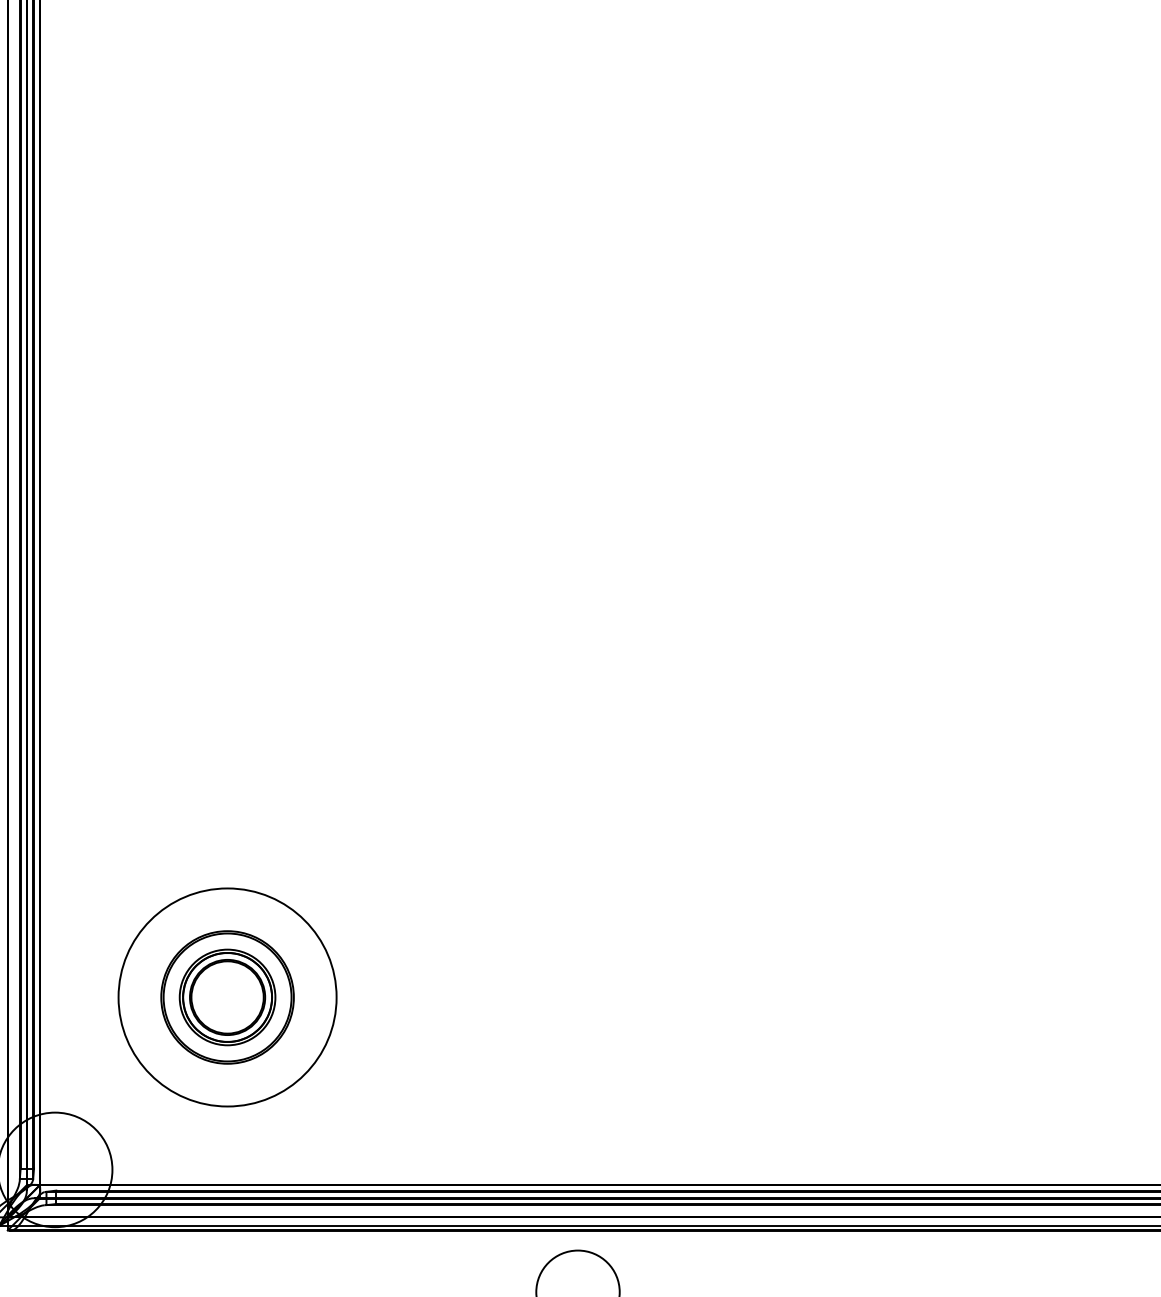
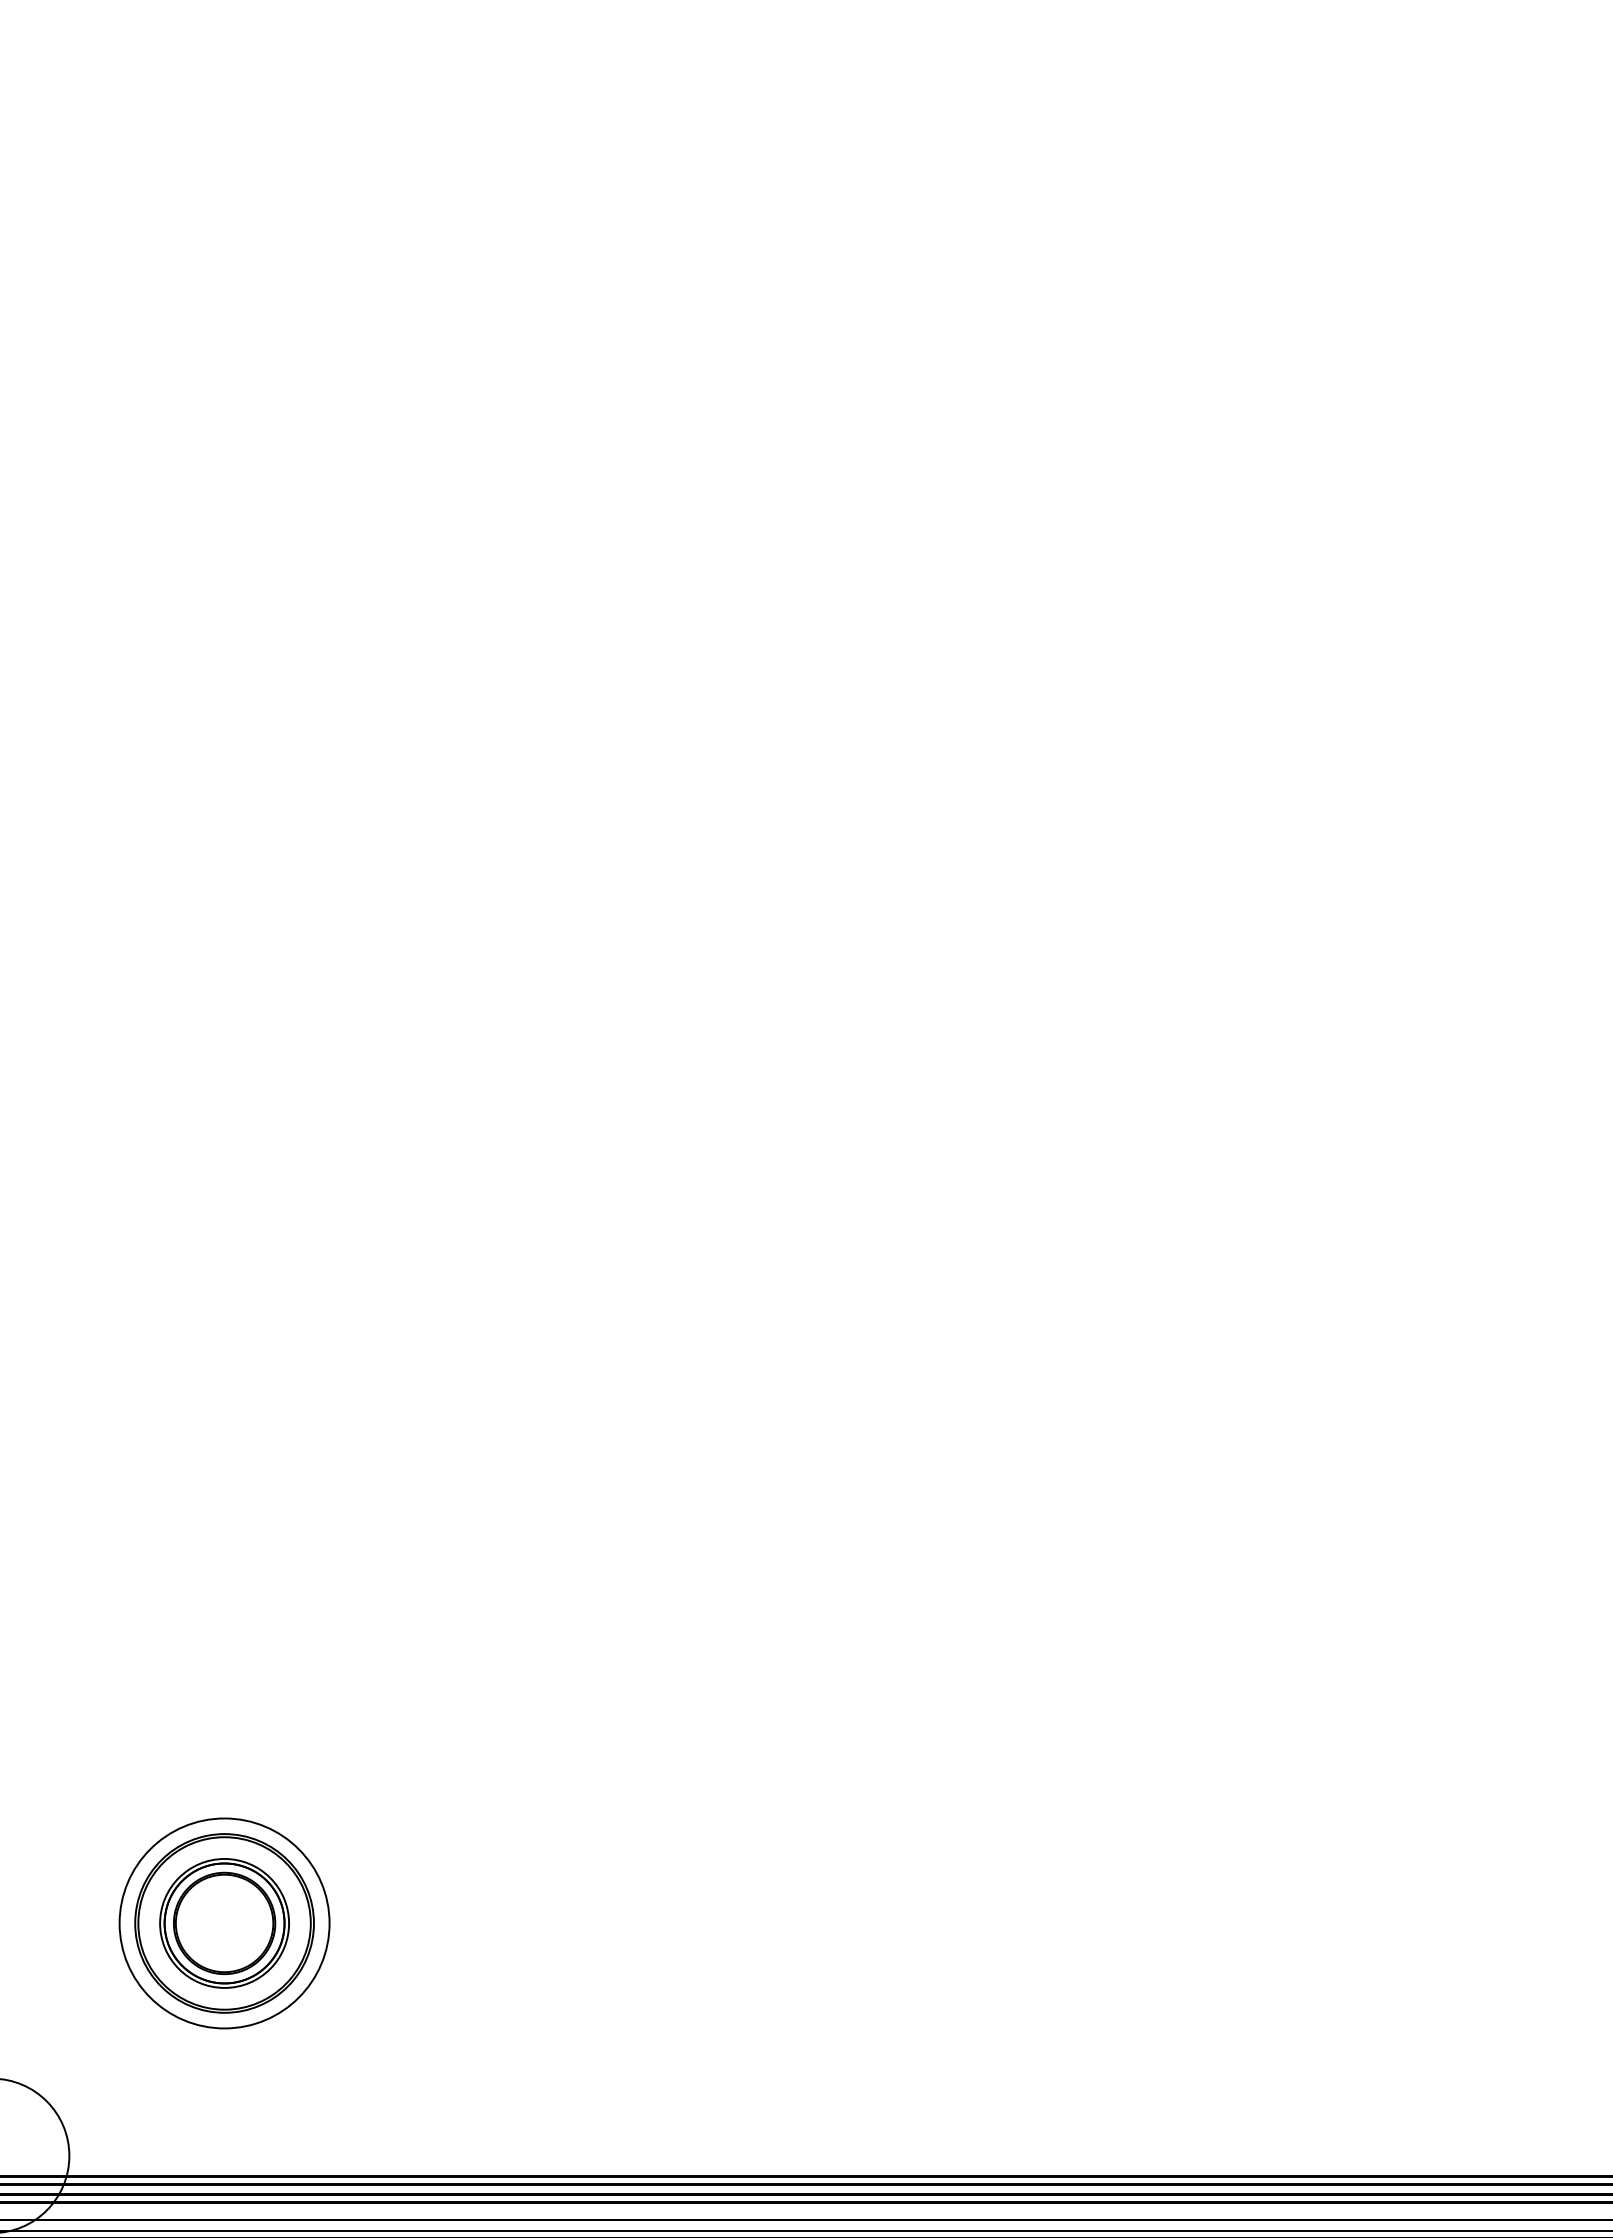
circle: (227, 997) -> (224, 1923), size x0.71

